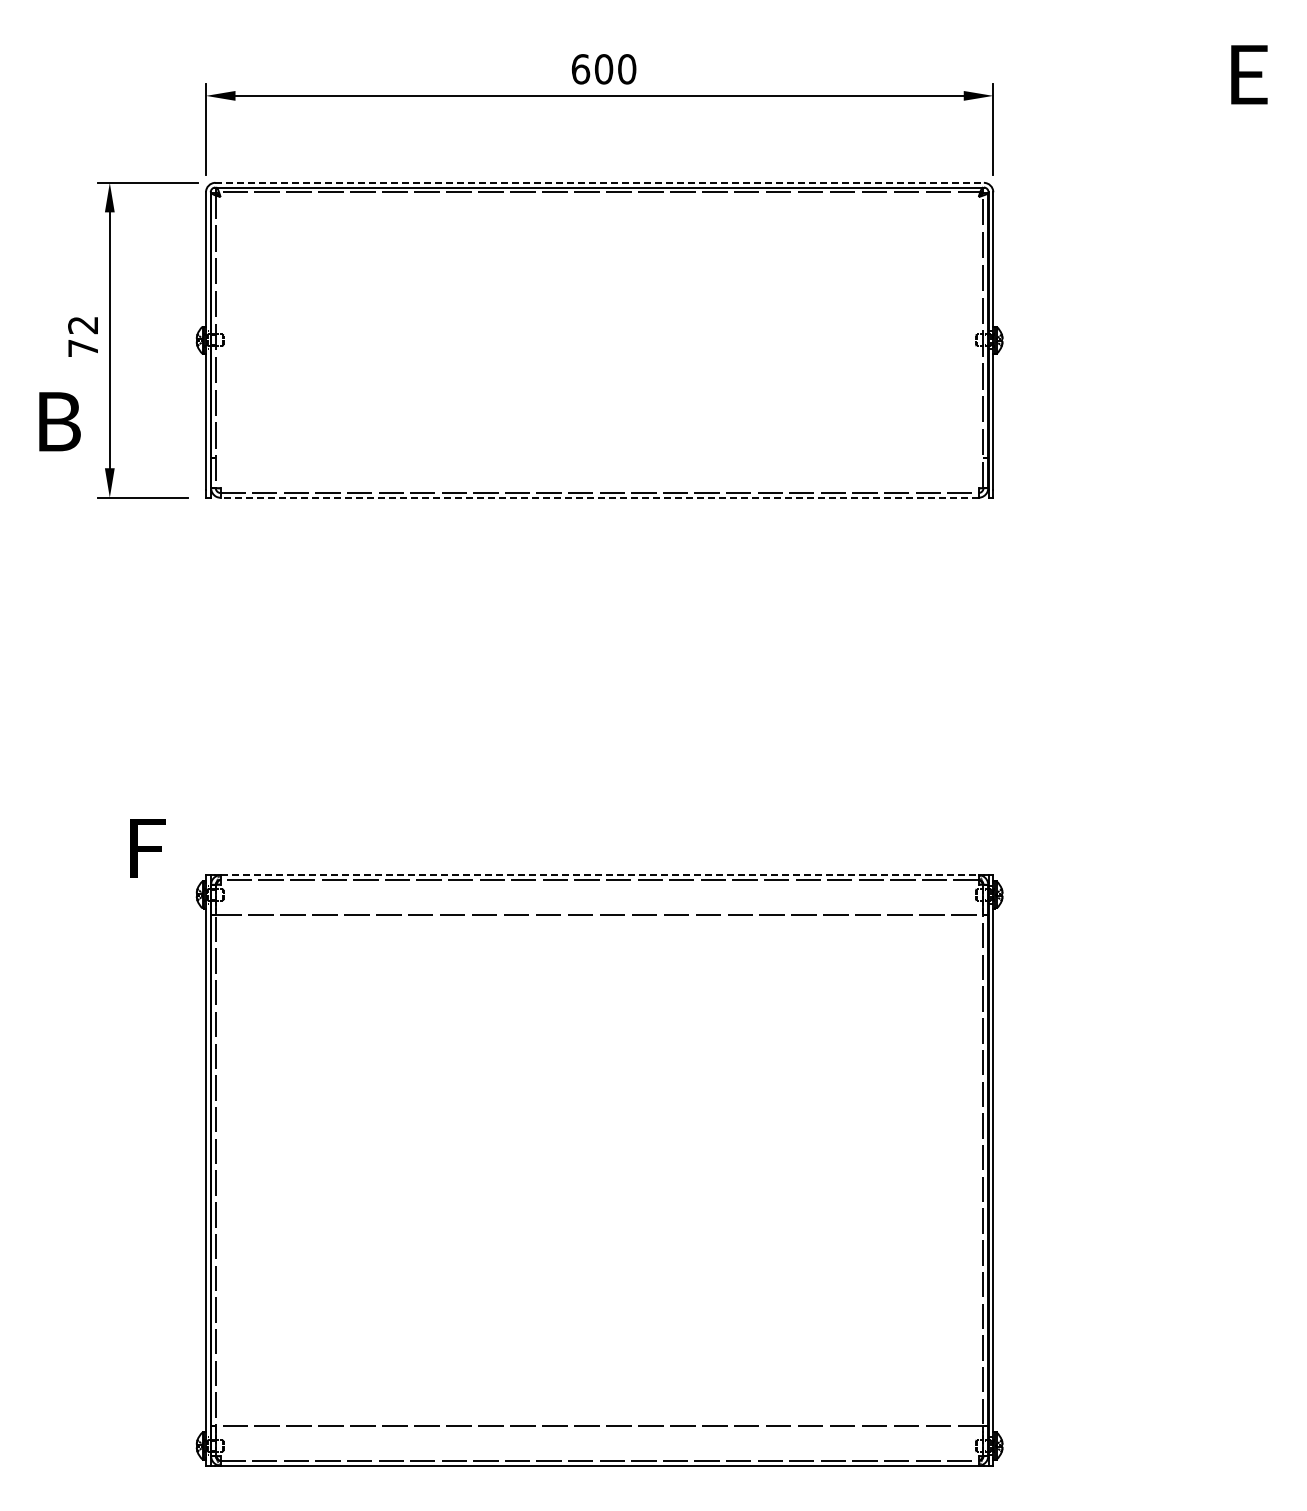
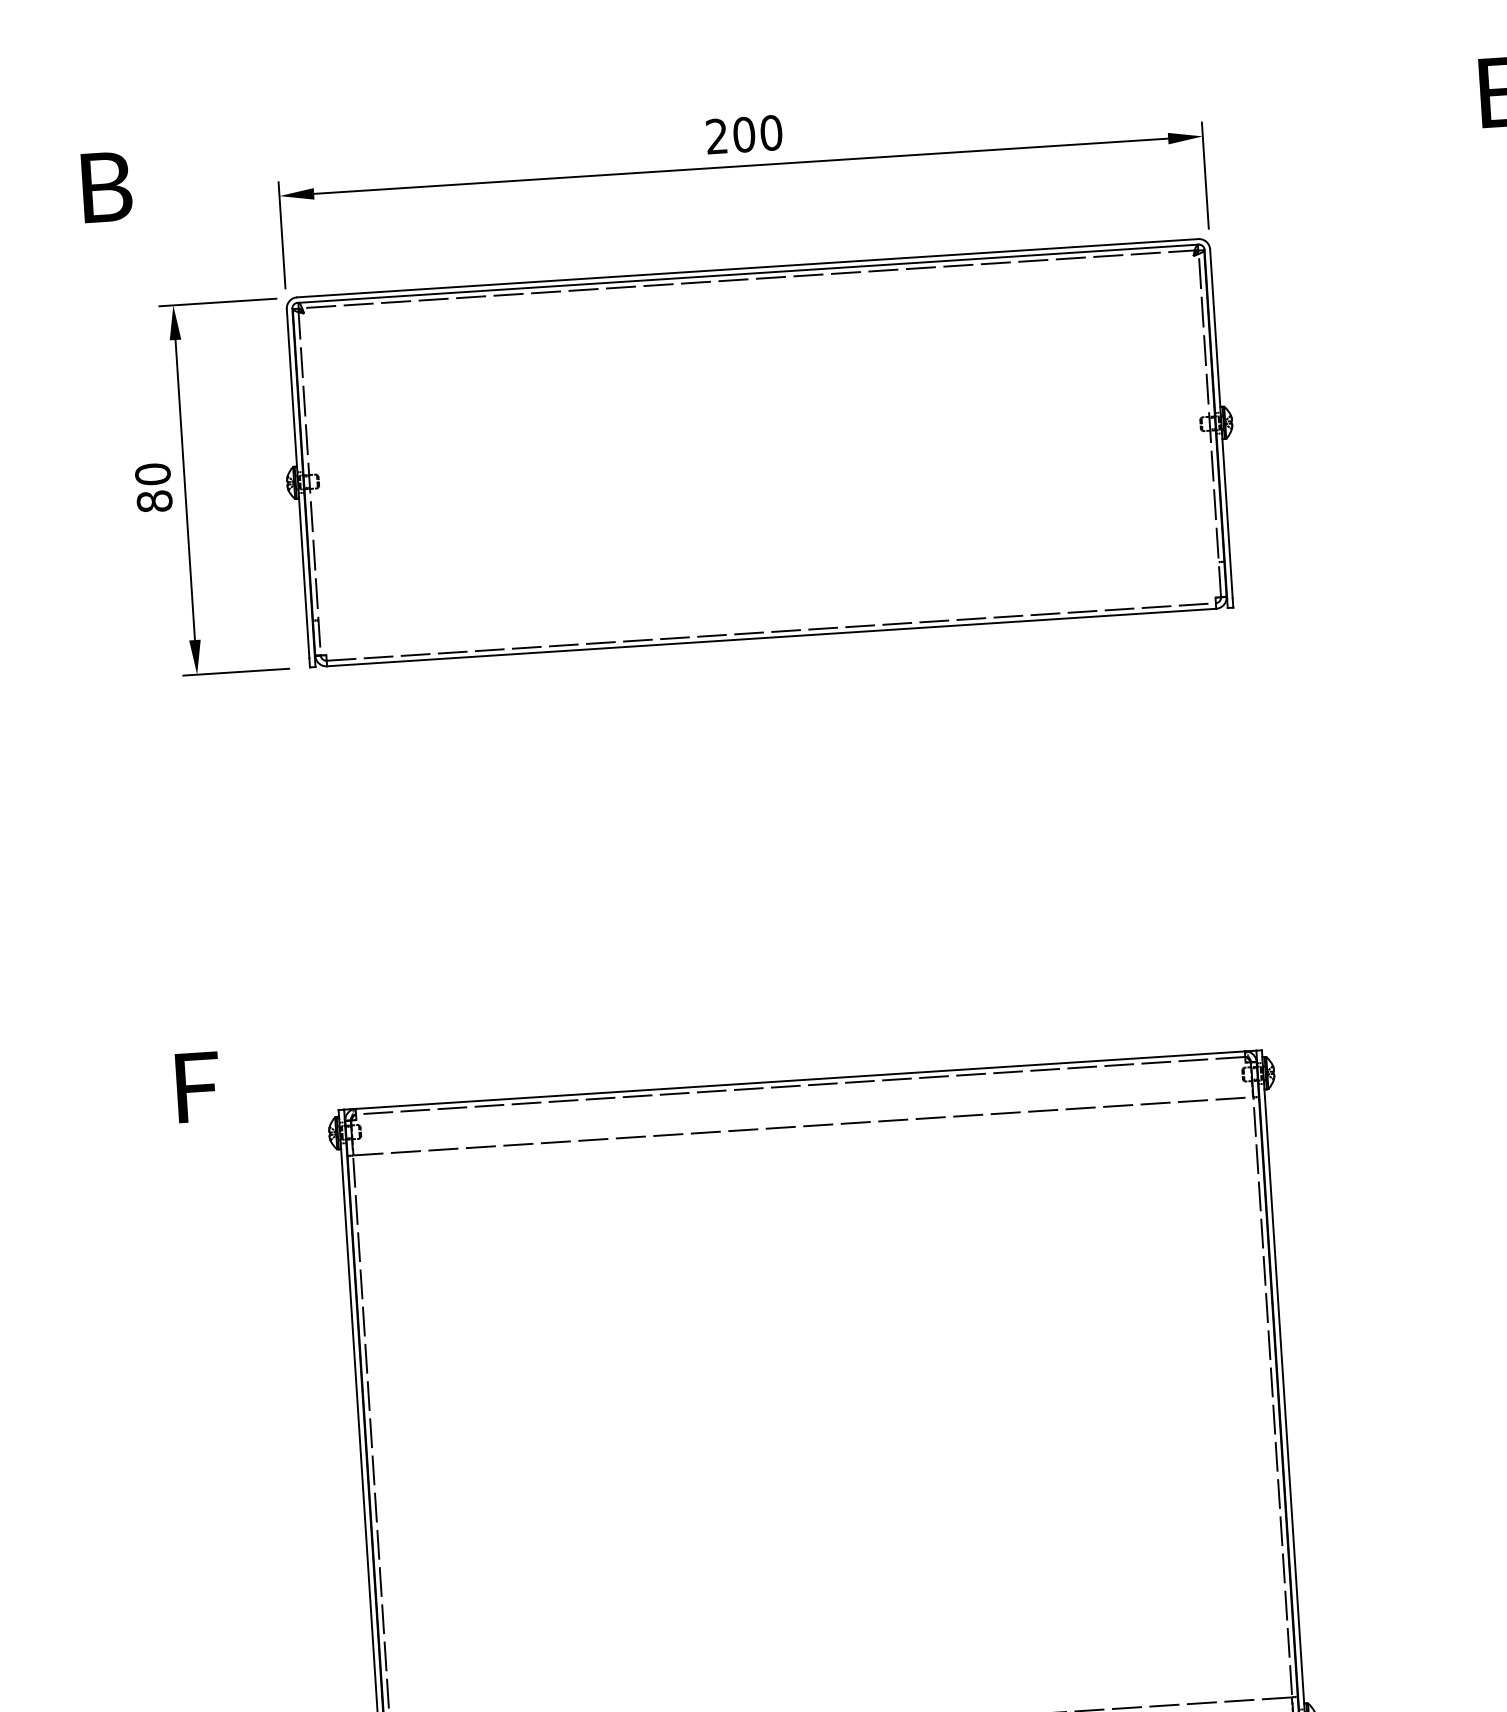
text: (580, 69) -> (716, 136), 600 -> 200
line: (600, 182) -> (748, 267), dashed -> solid
text: (83, 336) -> (154, 487), 72 -> 80
text: (59, 421) -> (106, 186), moved
line: (599, 497) -> (771, 637), dashed -> solid
text: (147, 848) -> (197, 1087), moved
line: (600, 875) -> (801, 1080), dashed -> solid

